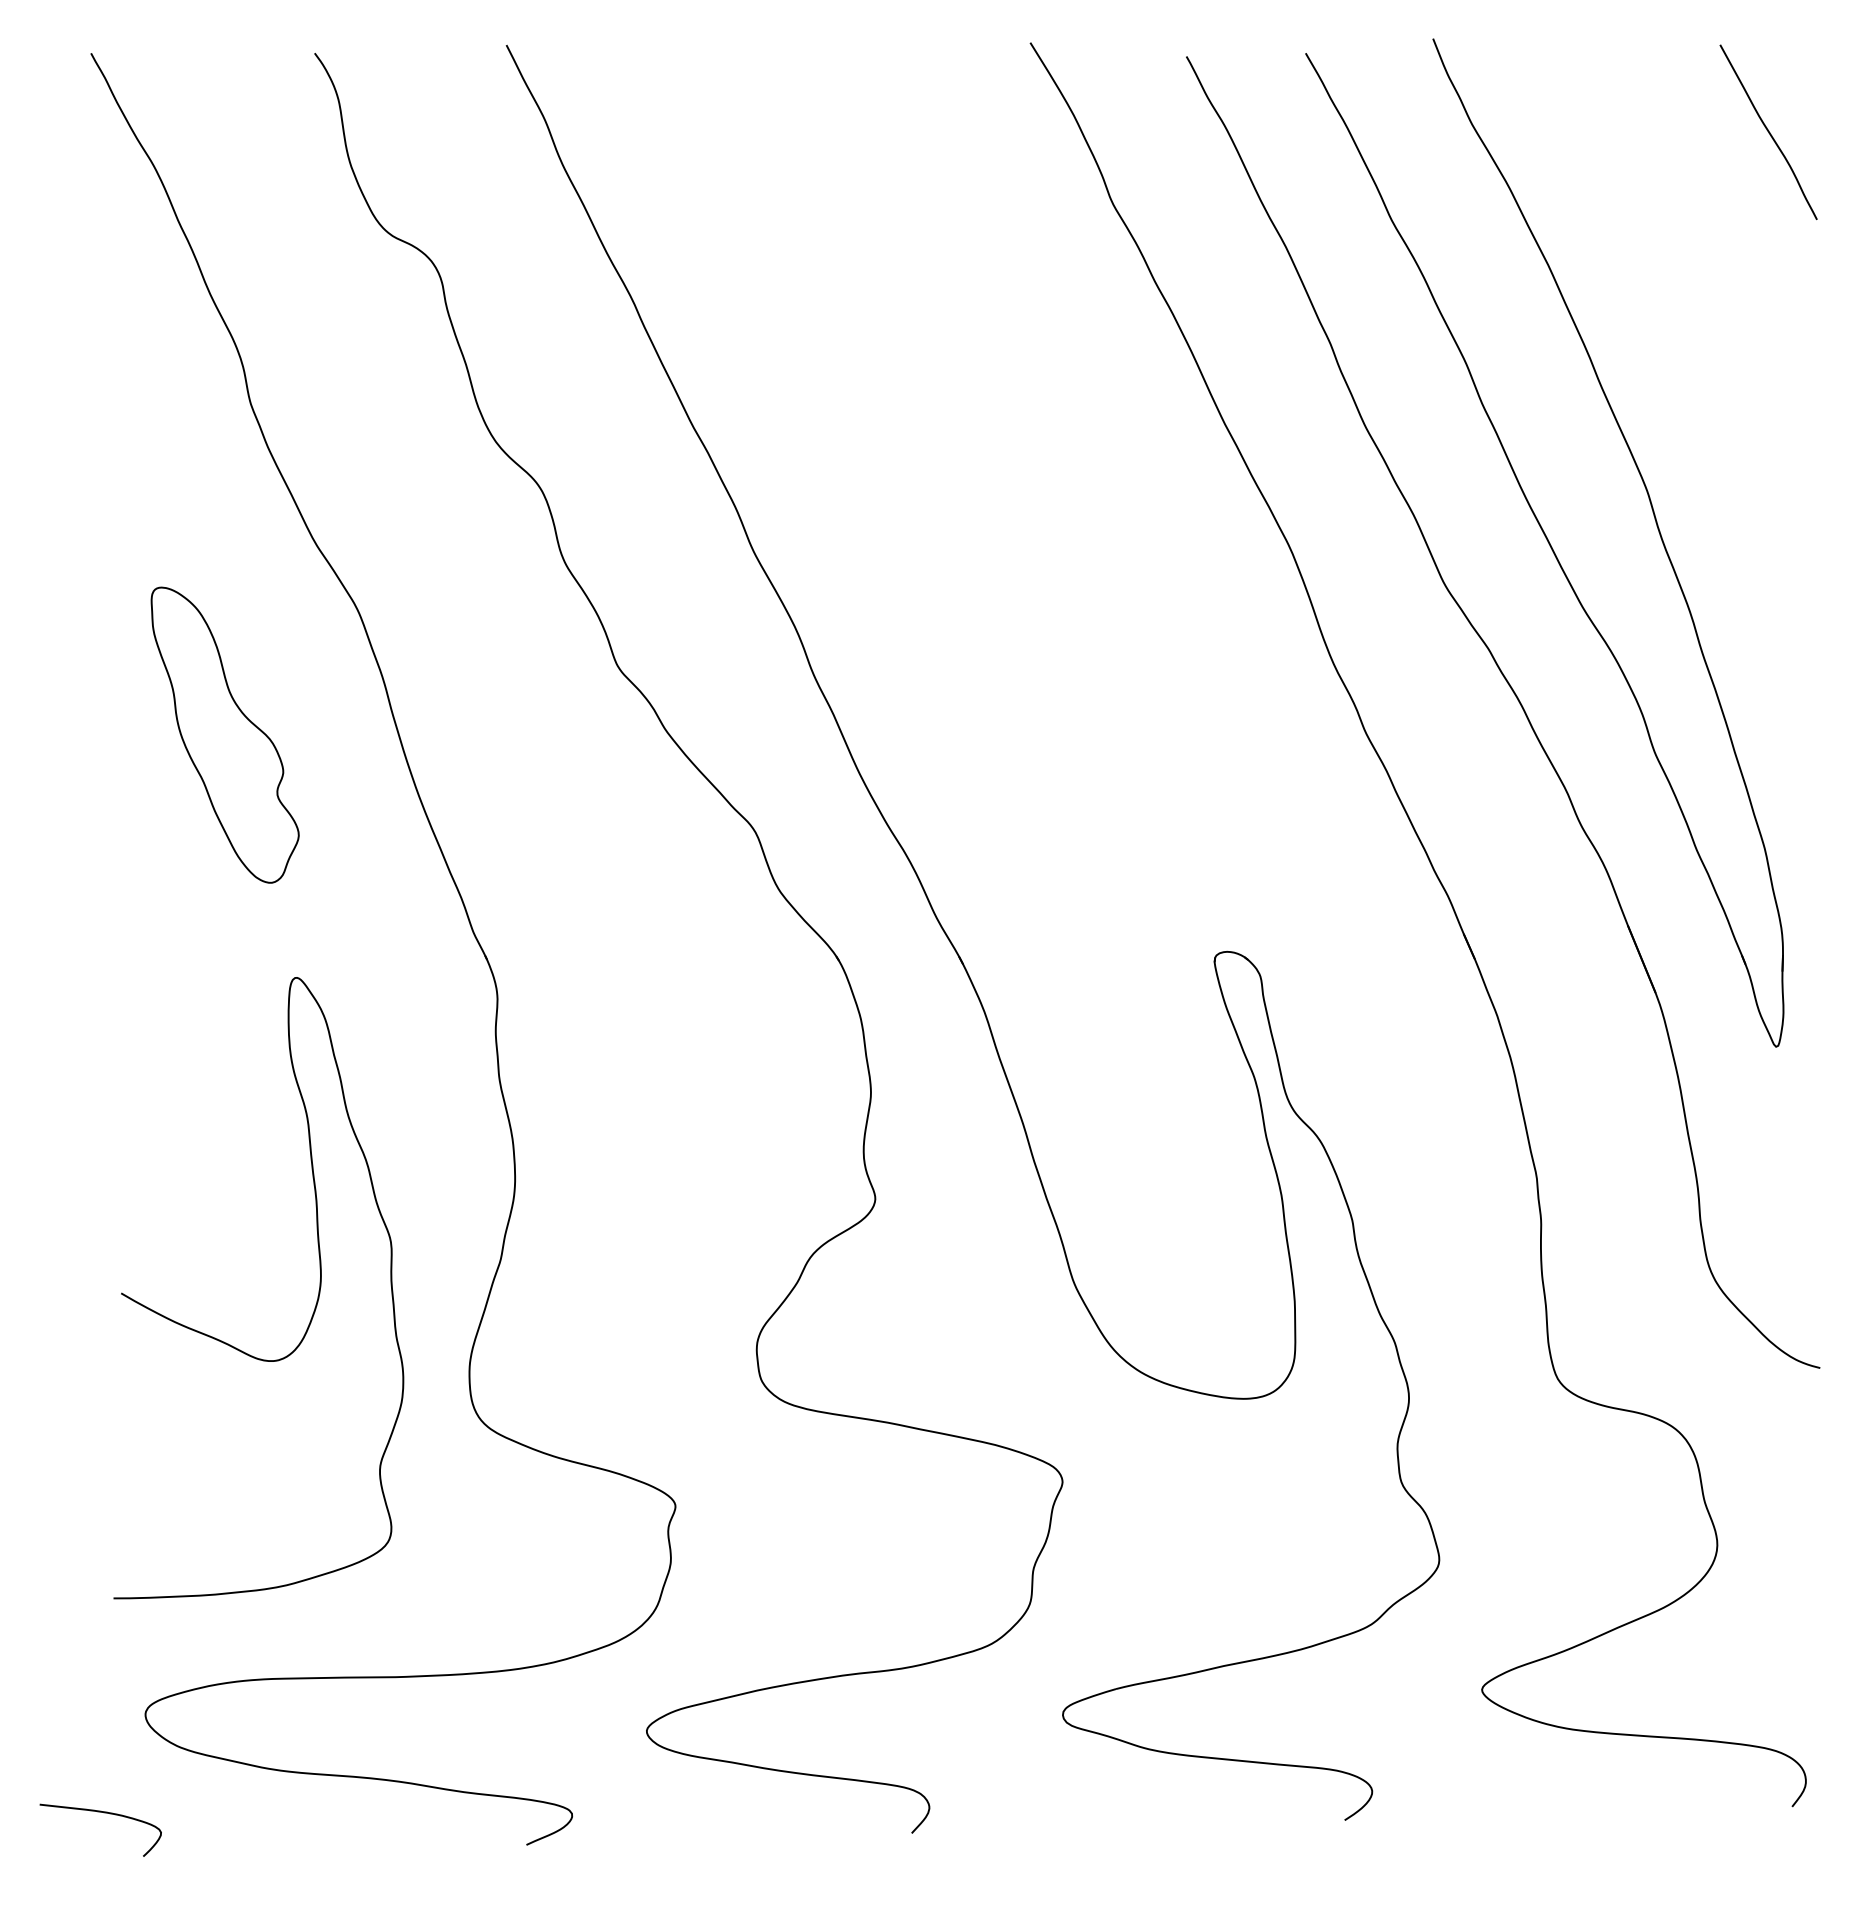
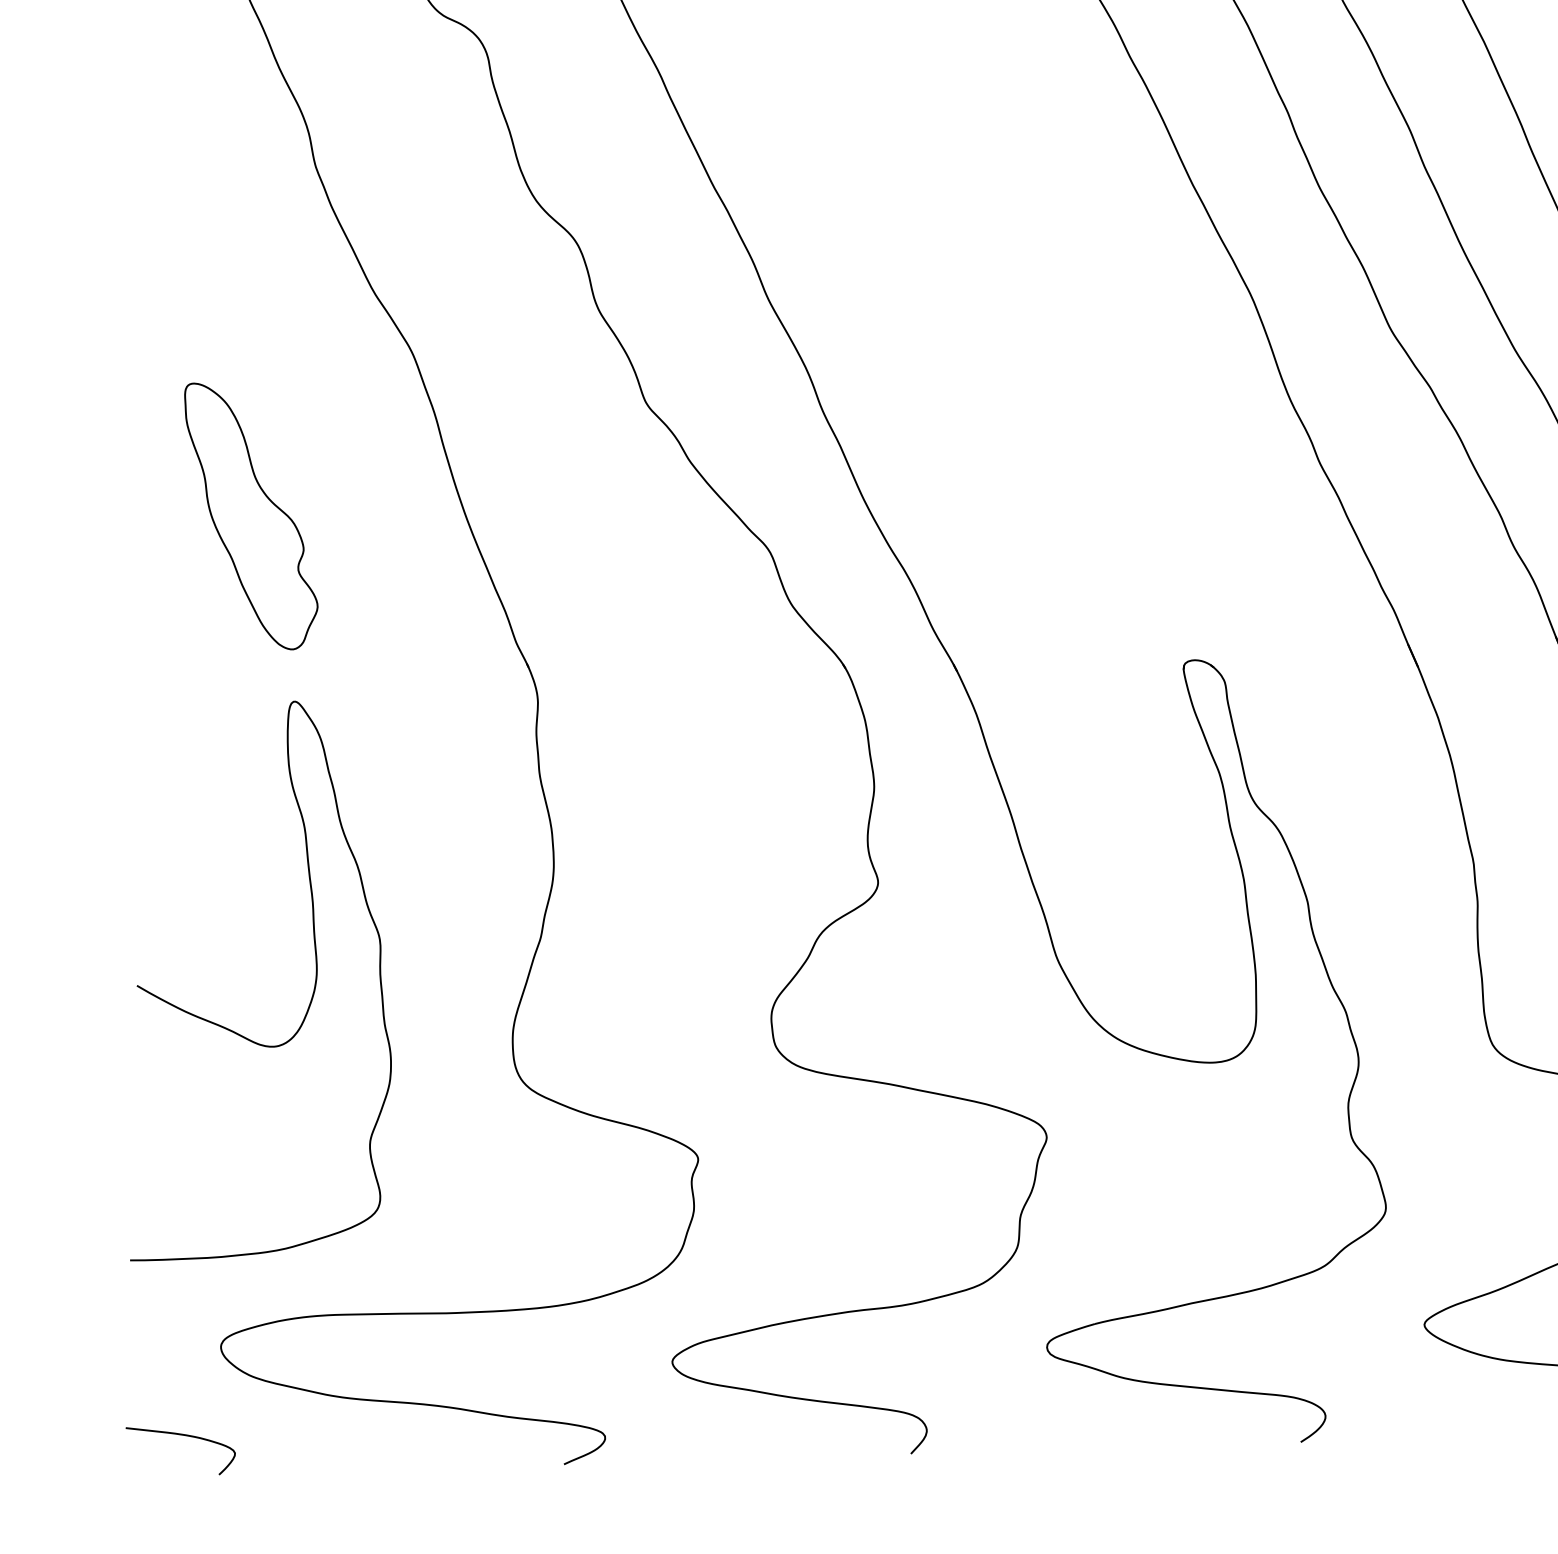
part: (224, 734) -> (250, 515), moved
curve: (314, 1307) -> (311, 998), moved

